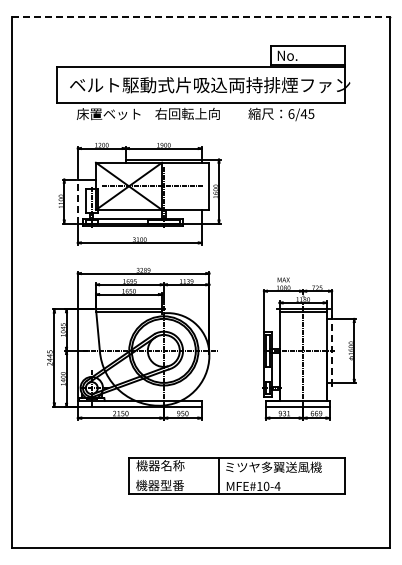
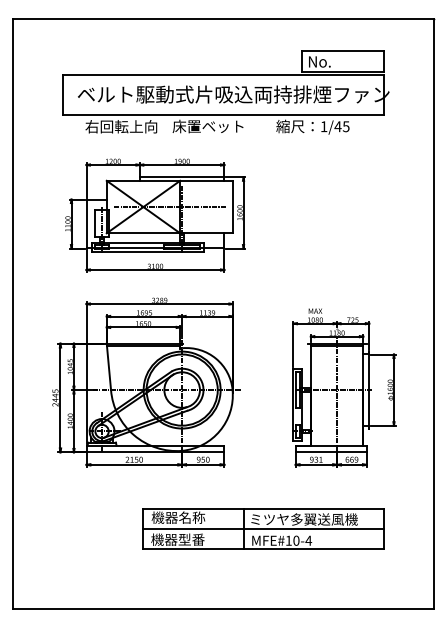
line: (201, 16) -> (224, 18), dashed -> solid
text: (187, 113) -> (208, 126), 右回転上向 -> 床置ベット
text: (291, 113) -> (324, 126), 6/45 -> 1/45
text: (108, 114) -> (120, 127), 床置ベット -> 右回転上向
line: (77, 201) -> (86, 223), dashed -> solid
line: (332, 350) -> (369, 389), dashed -> solid
line: (236, 476) -> (262, 529), added

